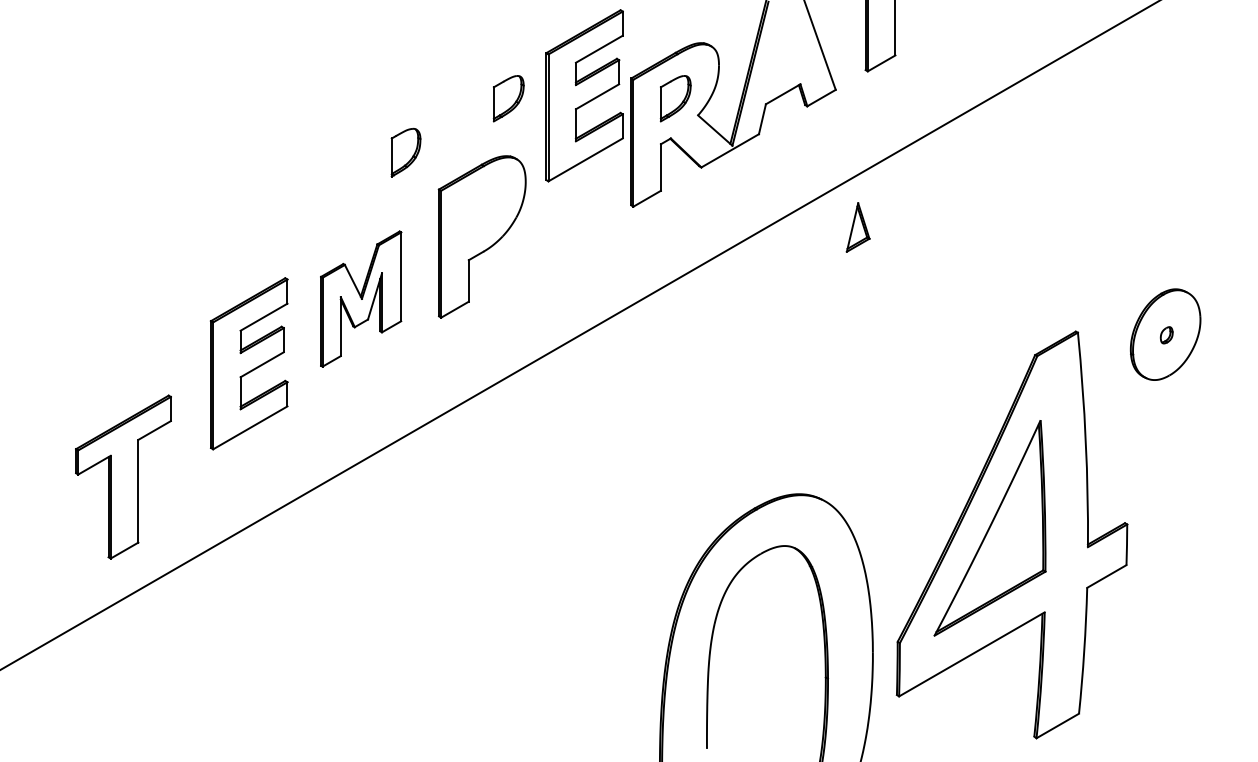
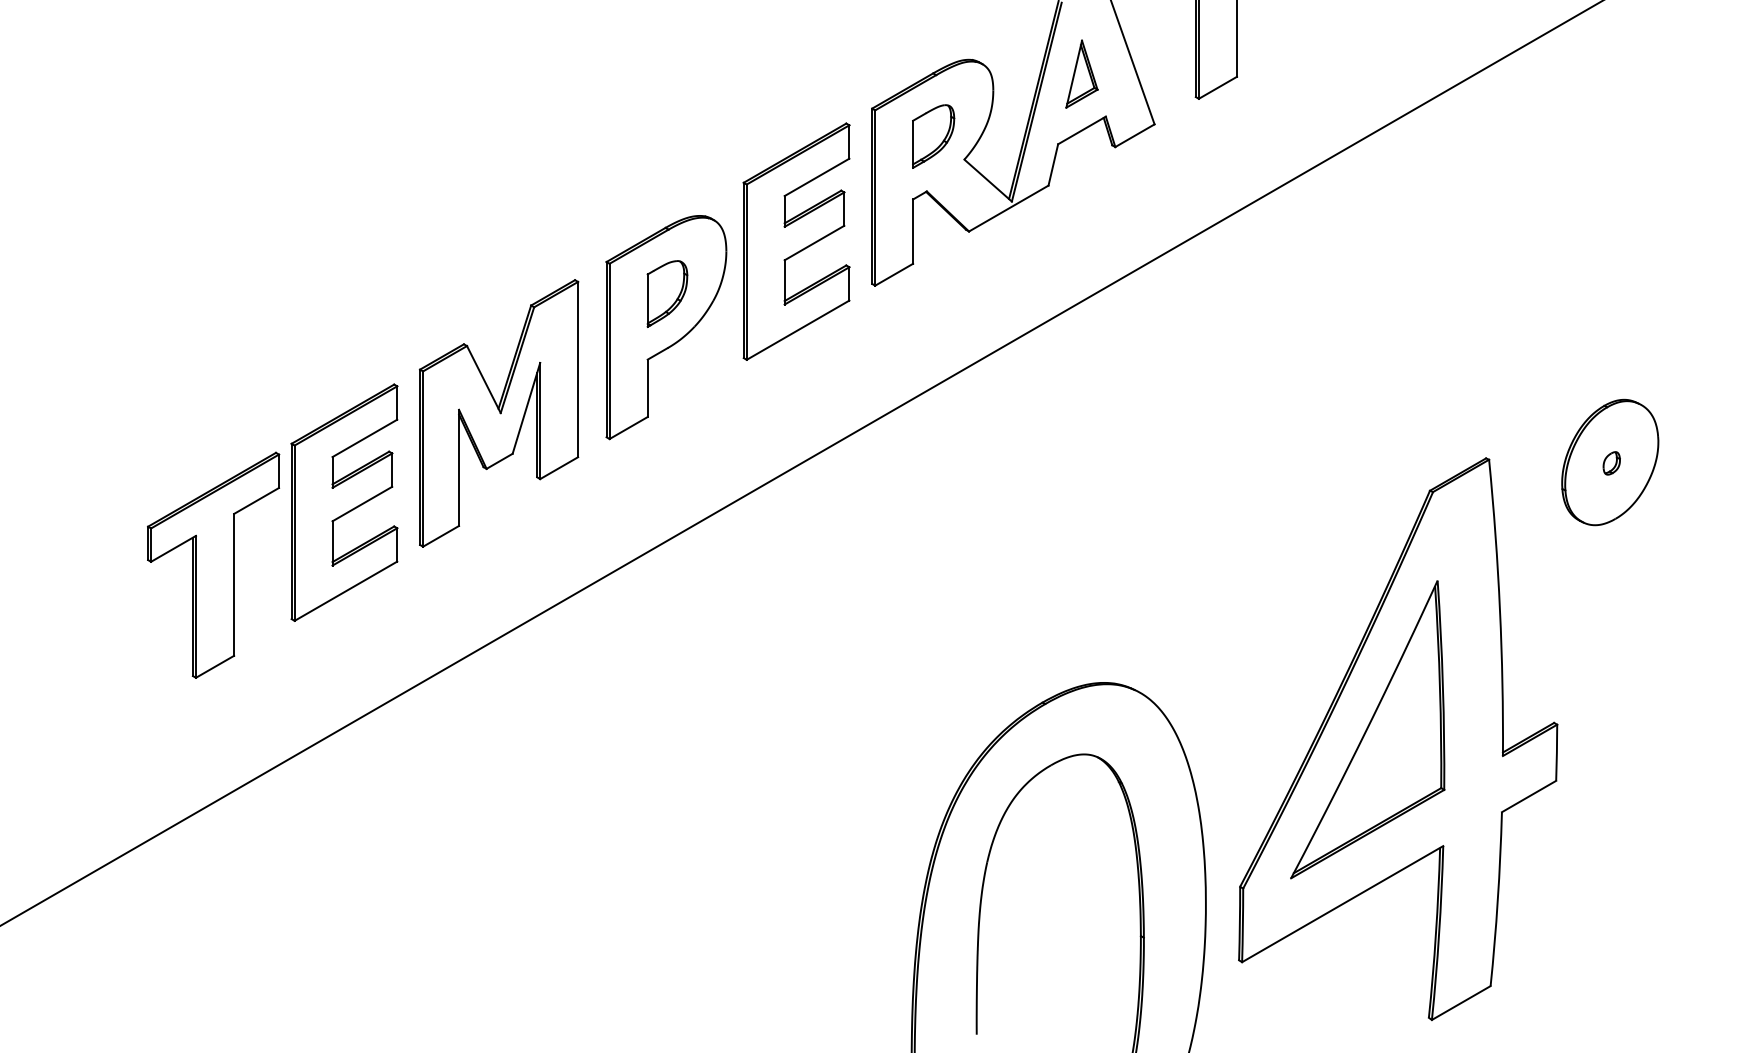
part: (584, 95) -> (796, 241), moved
part: (508, 98) -> (702, 136), removed
part: (405, 152) -> (666, 293), moved
part: (857, 227) -> (1081, 74), moved
part: (360, 298) -> (498, 412), size x1.43
part: (123, 476) -> (213, 564), moved

